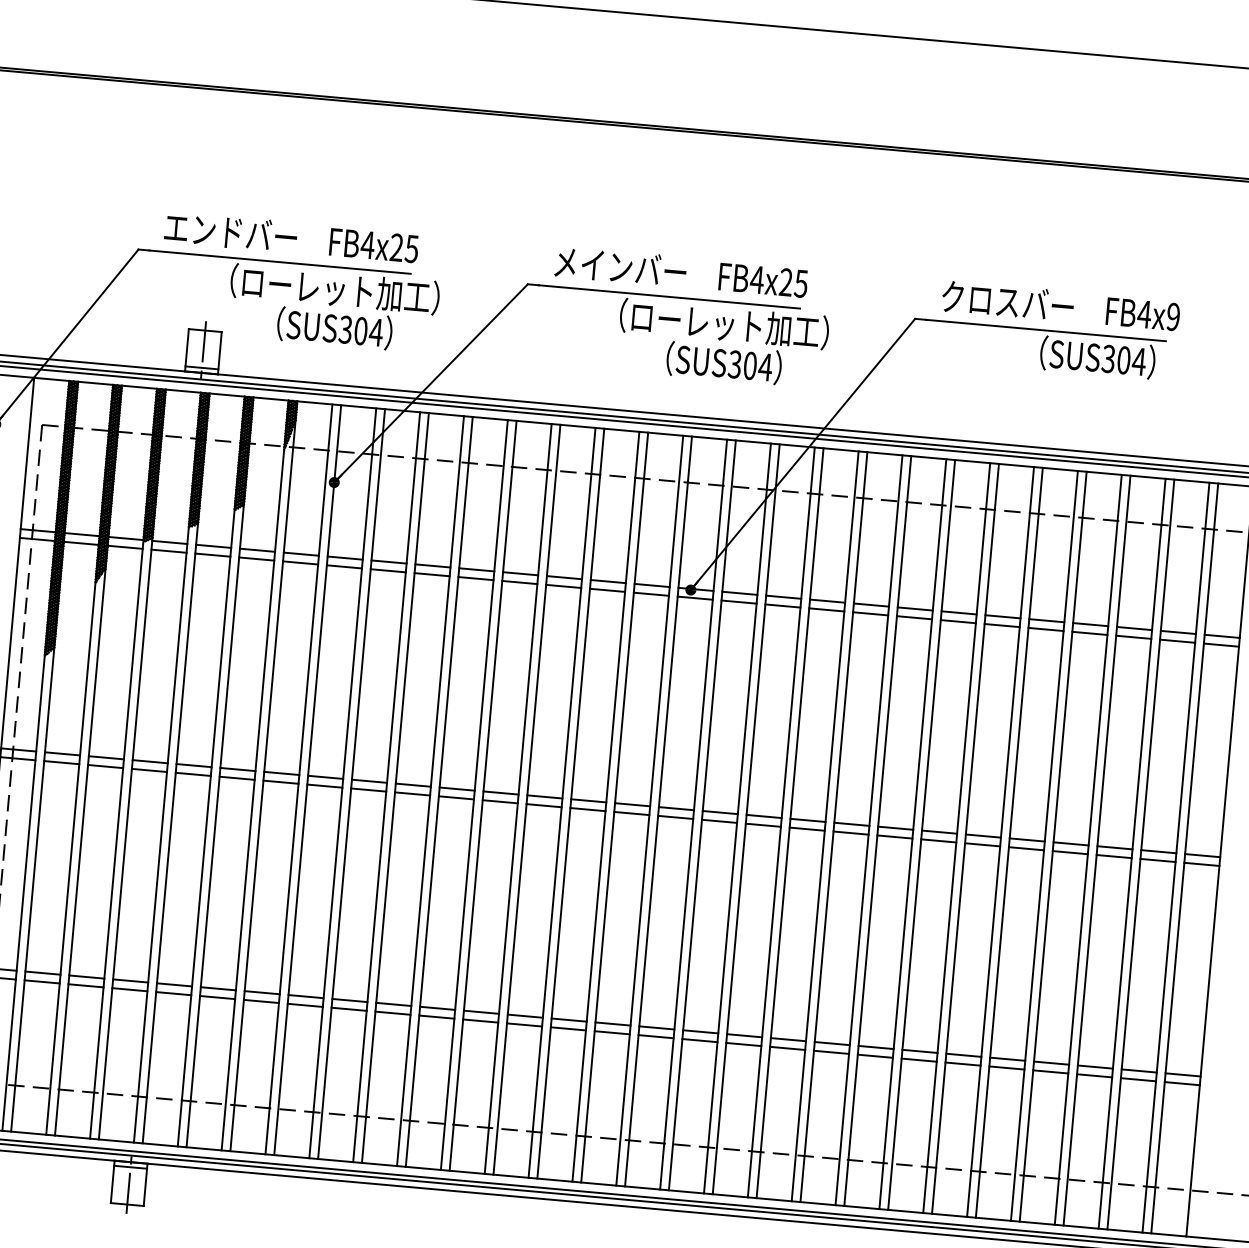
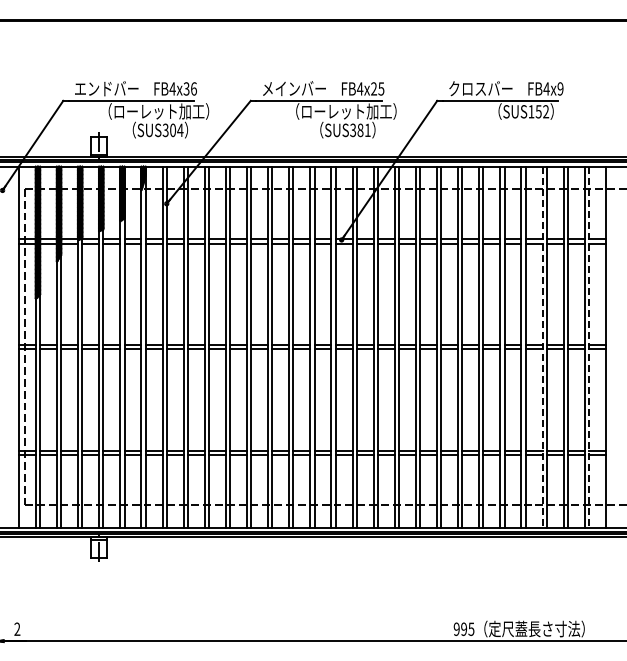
text: (402, 247) -> (189, 88), FB4x25 -> FB4x36
text: (1123, 359) -> (538, 111), SUS304 -> SUS152
text: (758, 364) -> (364, 129), SUS304 -> SUS381
line: (1088, 850) -> (542, 347), solid -> dashed
line: (1185, 859) -> (589, 347), solid -> dashed

